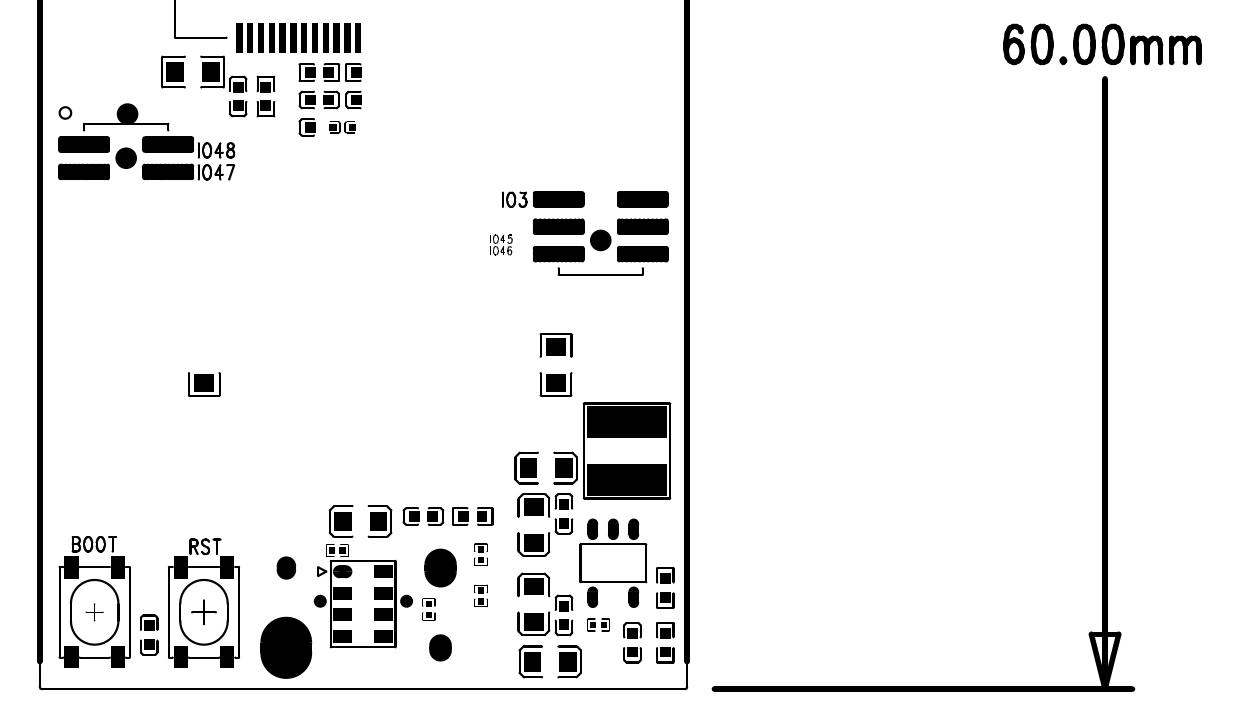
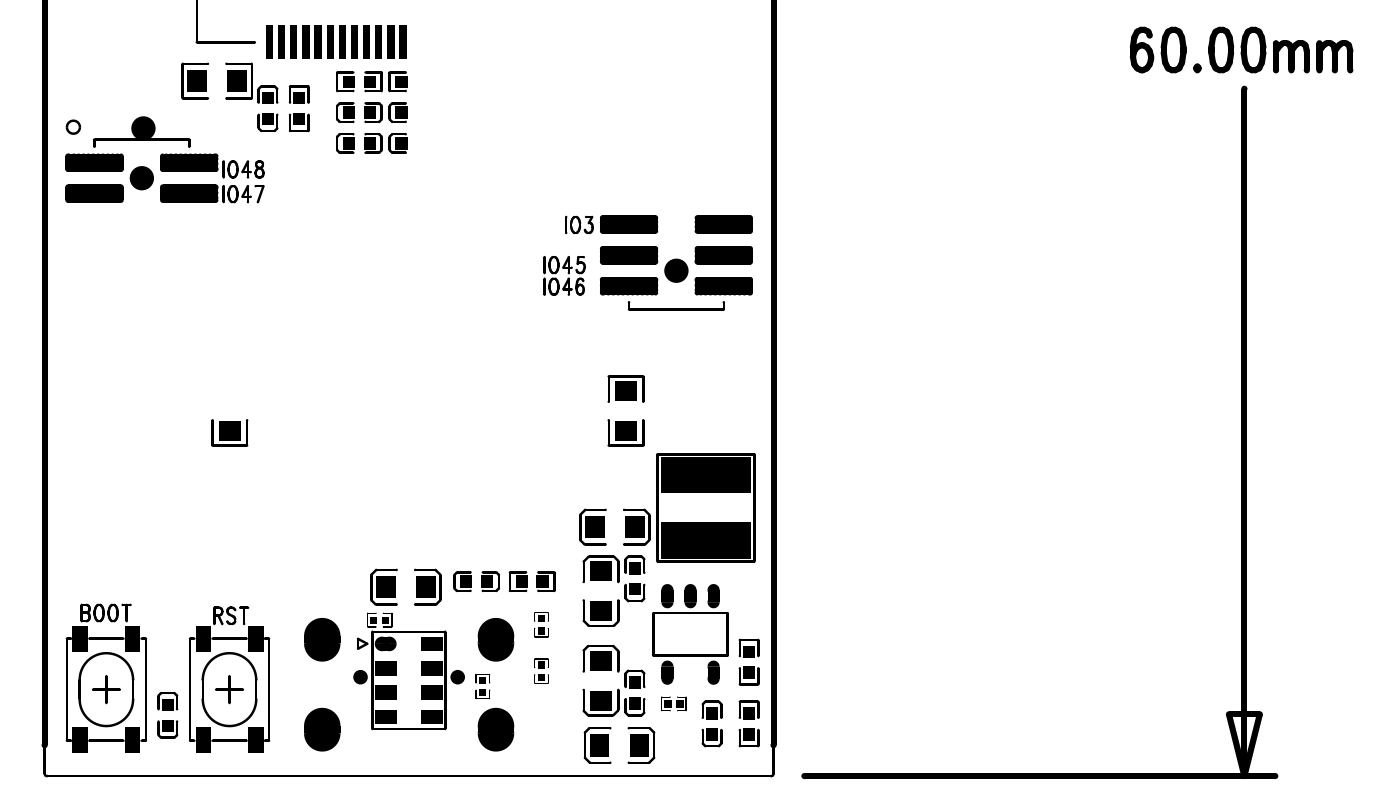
part: (342, 127) -> (385, 143), size x1.43
part: (501, 244) -> (564, 275), size x1.67
part: (286, 567) -> (322, 639), size x1.67
part: (94, 612) -> (106, 689), size x1.43
part: (286, 647) -> (322, 729), size x0.62
part: (440, 647) -> (495, 729), size x1.43

